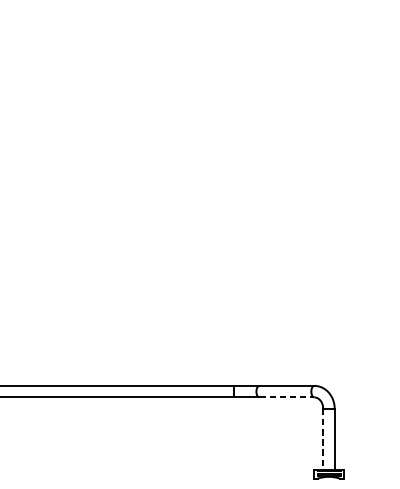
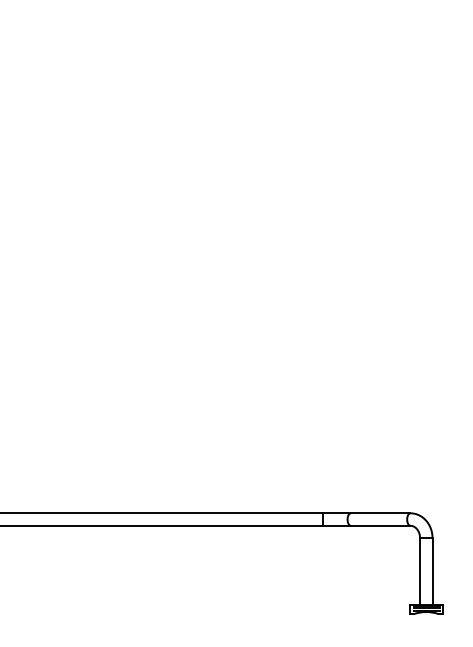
line: (286, 397) -> (380, 525), dashed -> solid
line: (323, 439) -> (420, 571), dashed -> solid

